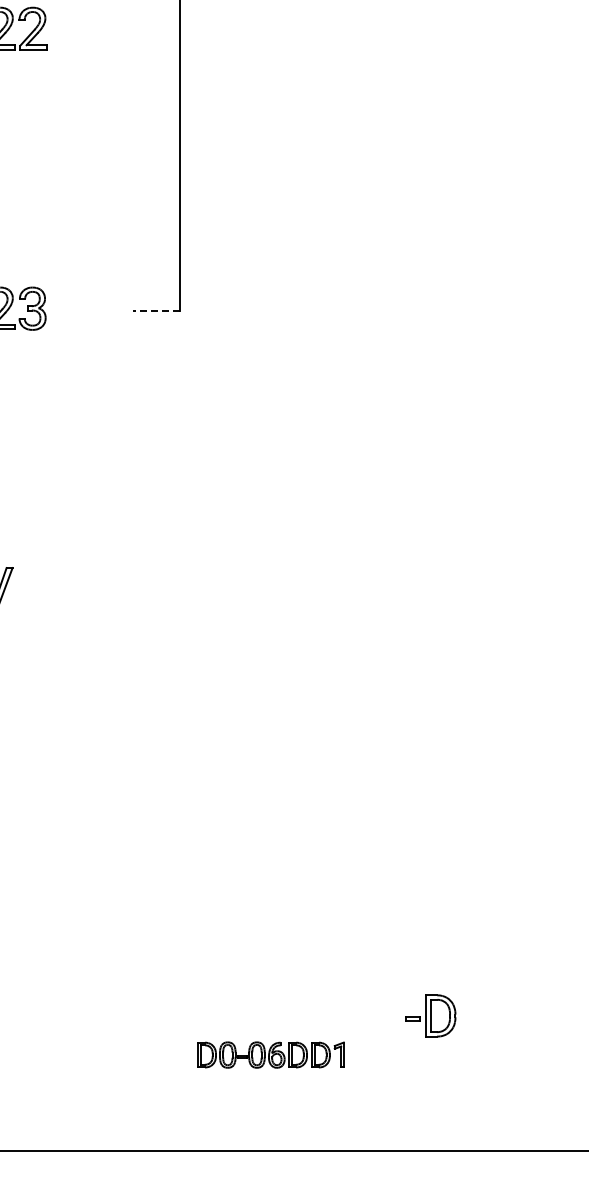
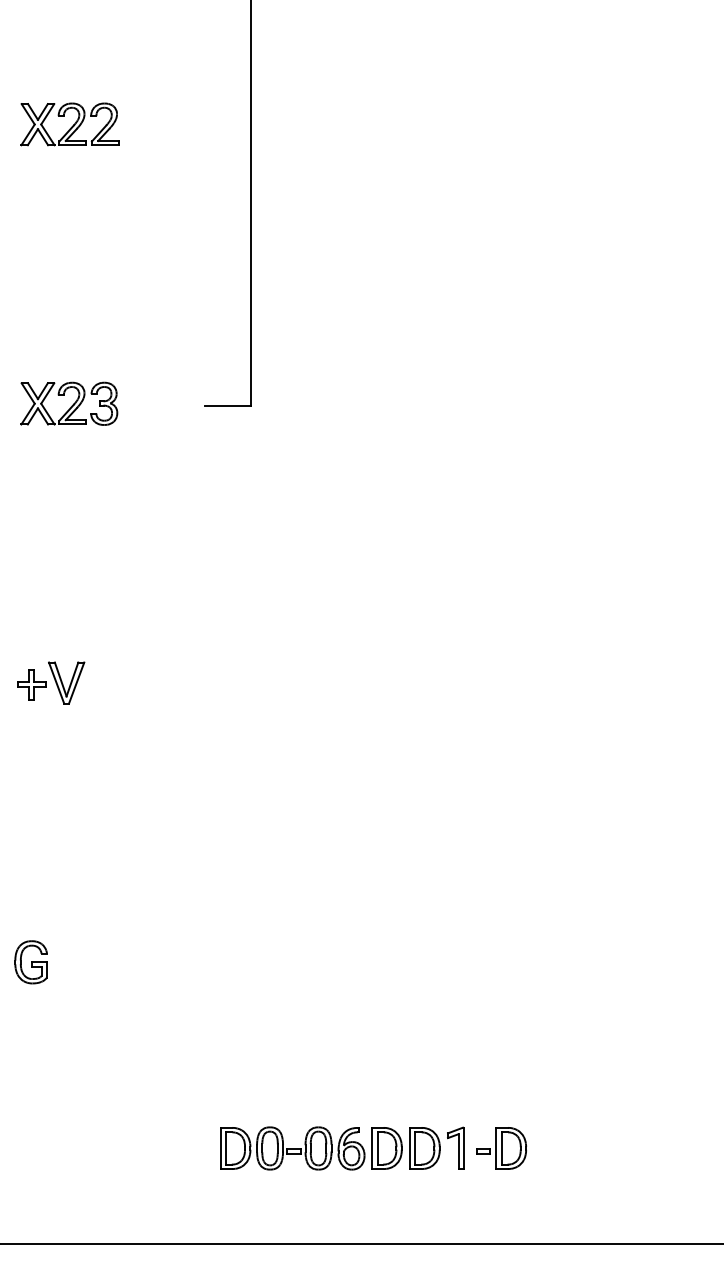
line: (156, 311) -> (227, 406), dashed -> solid
part: (430, 1016) -> (501, 1148), moved
part: (271, 1055) -> (342, 1148), size x1.67

